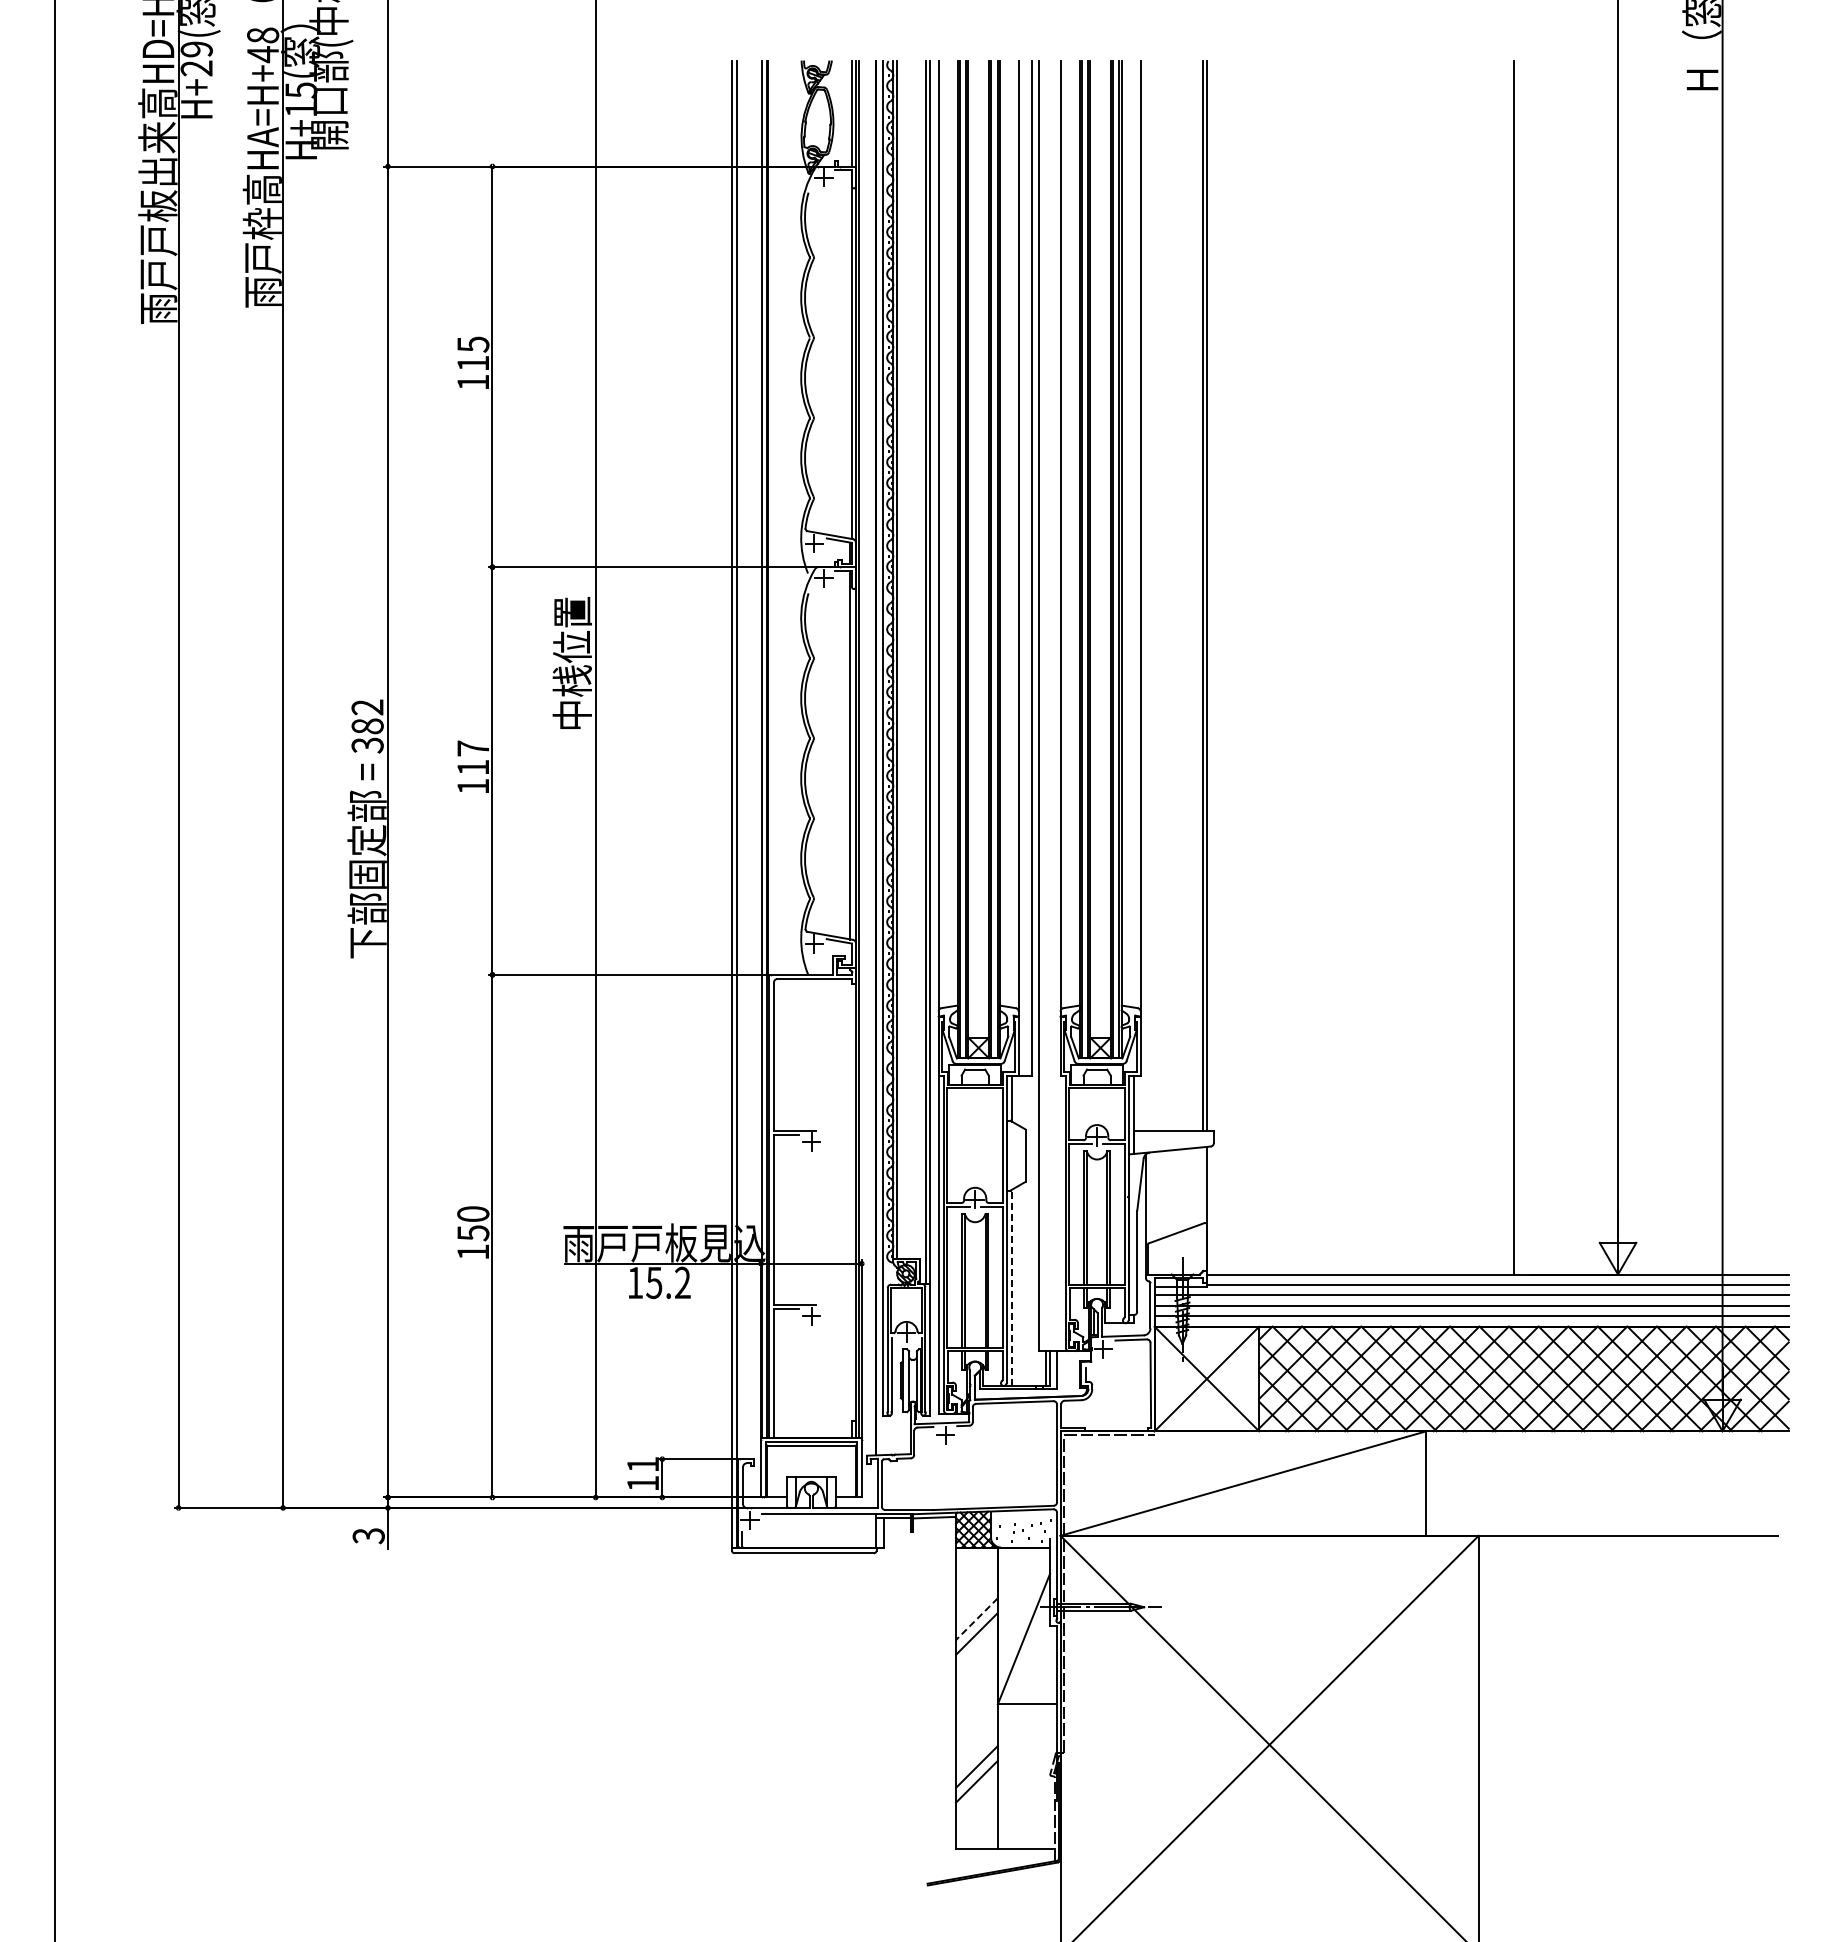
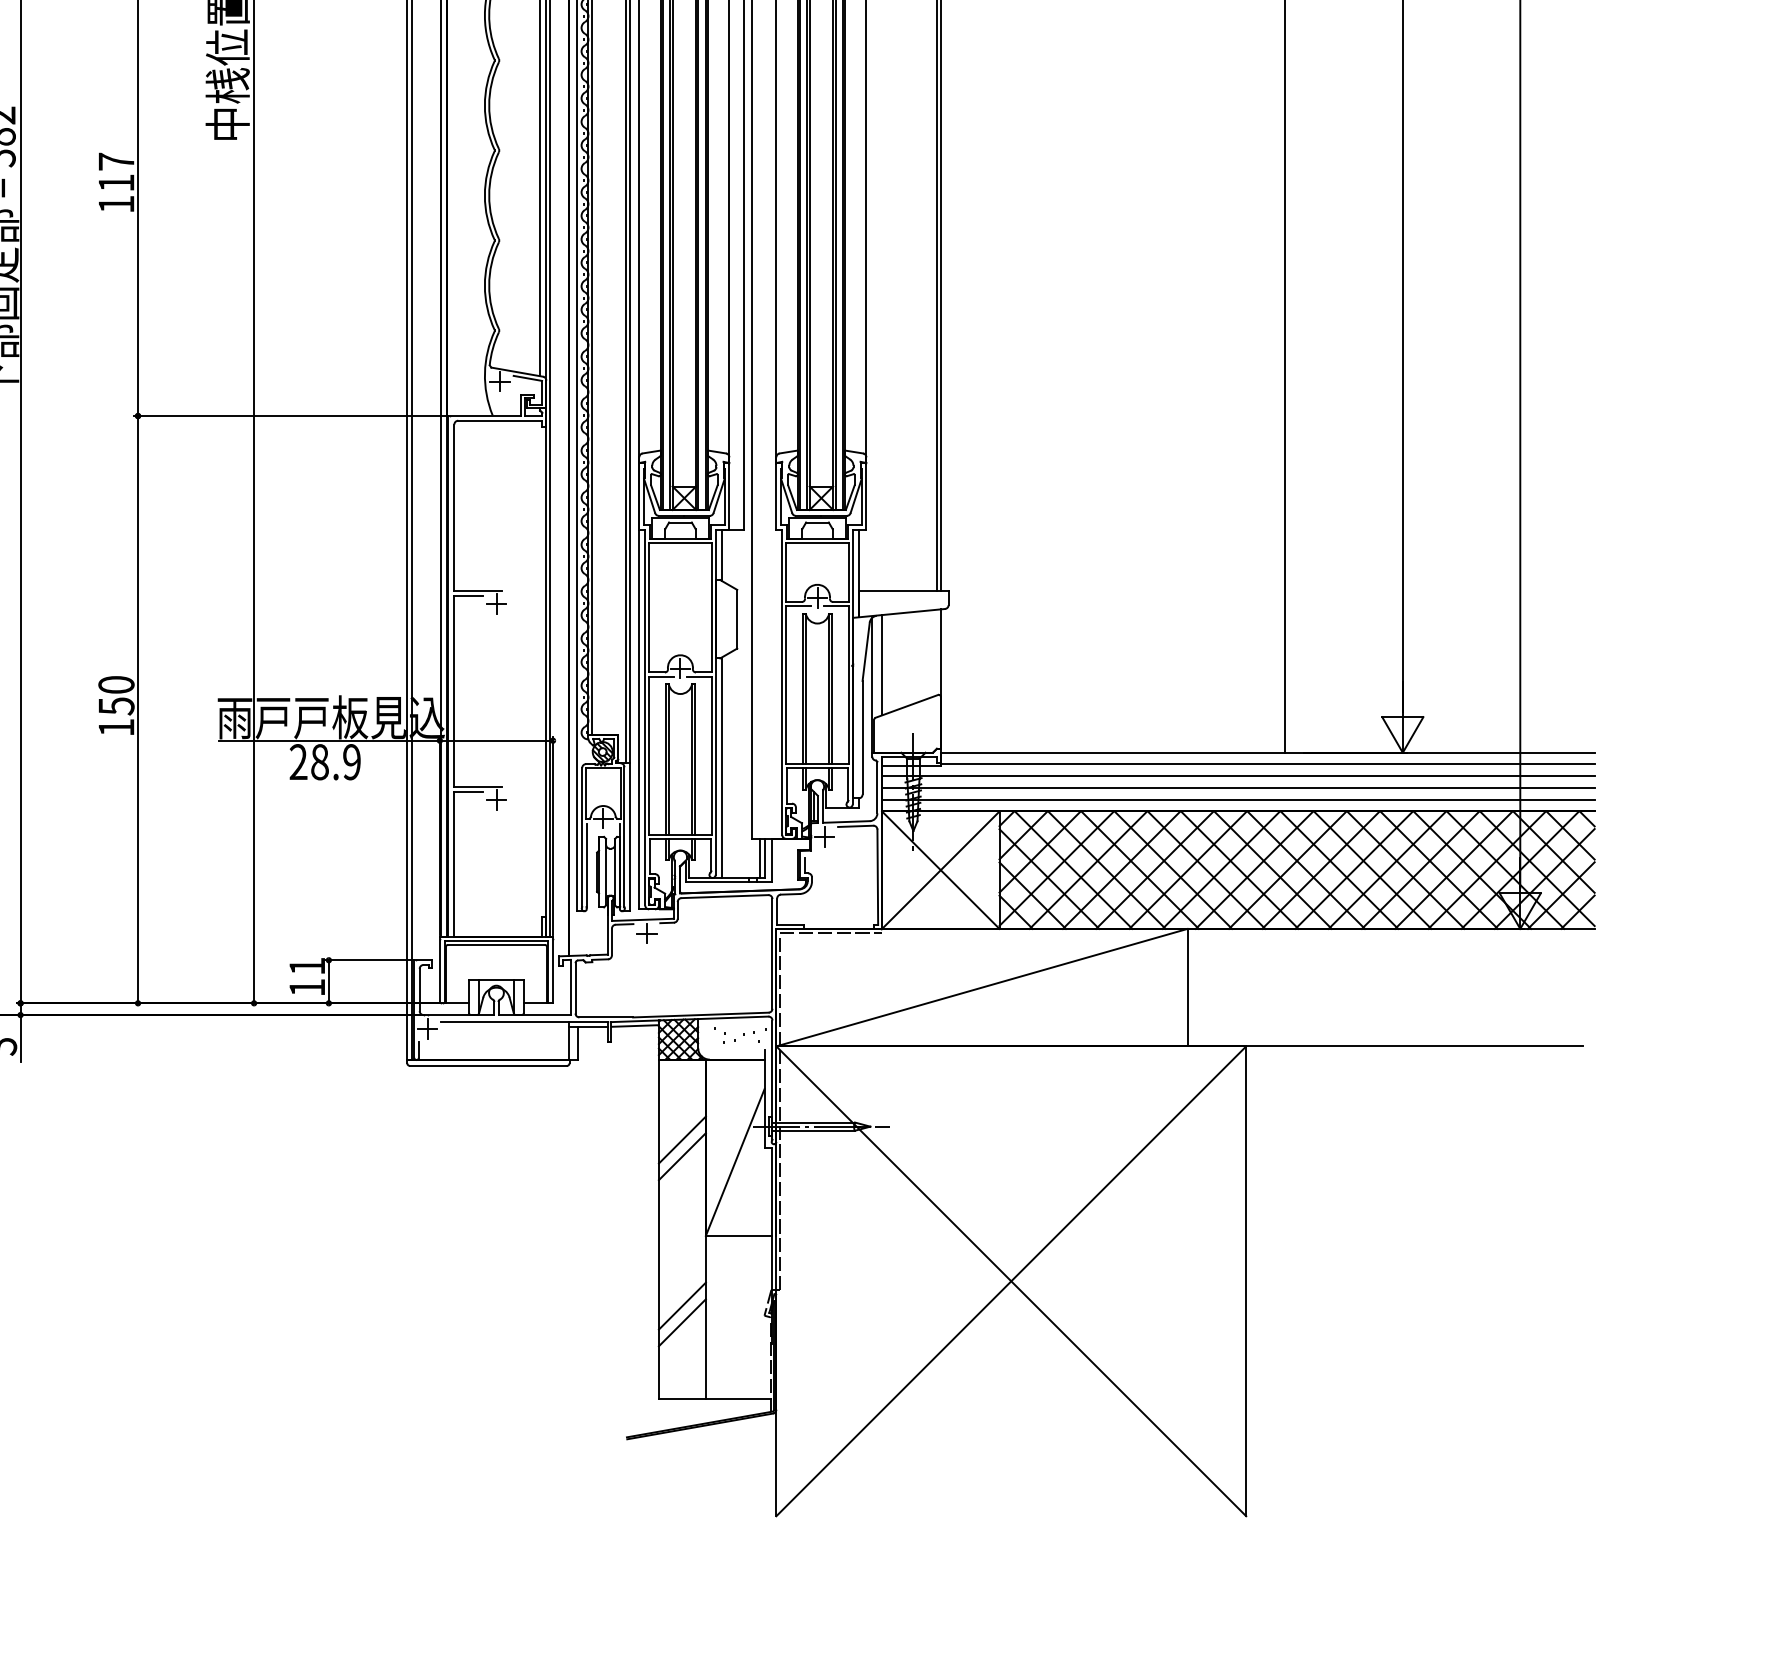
line: (1154, 1196) -> (881, 665), added
text: (658, 1282) -> (324, 761), 15.2 -> 28.9
line: (1011, 1287) -> (721, 767), dashed -> solid
line: (976, 1619) -> (681, 1140), dashed -> solid

